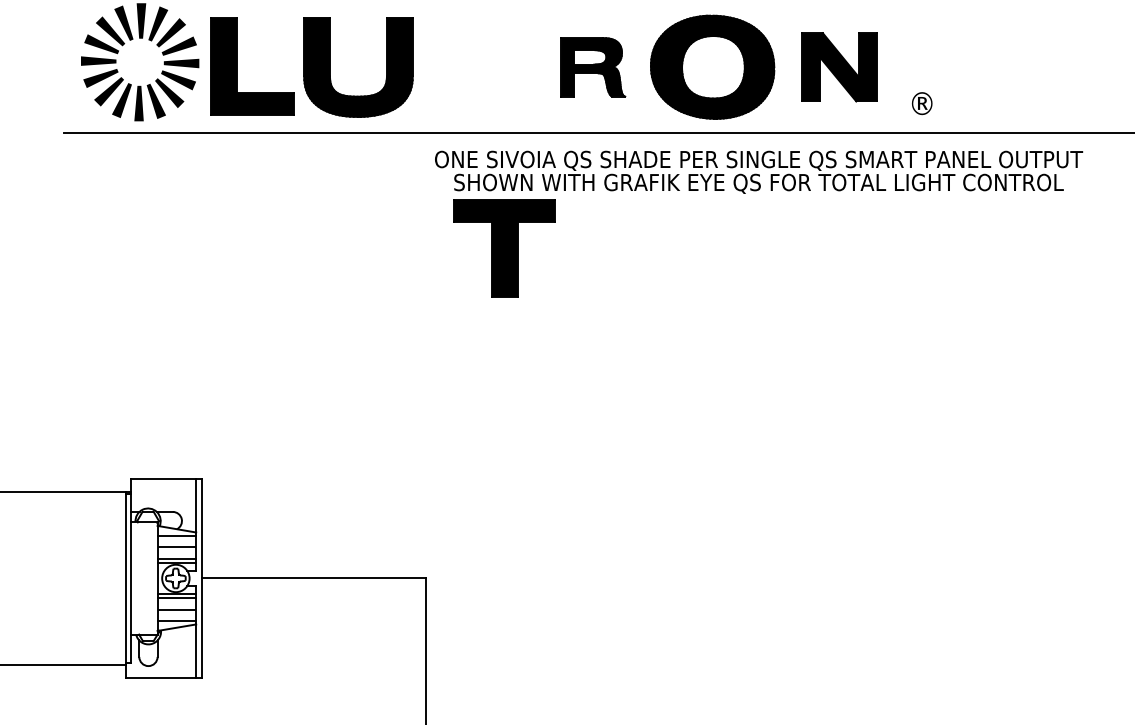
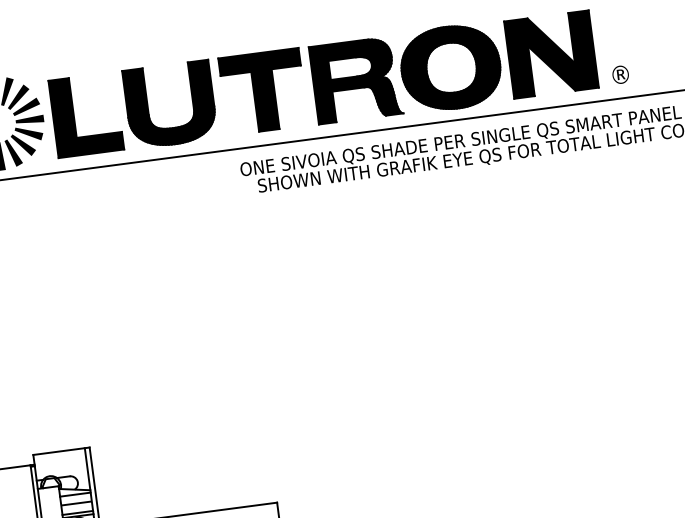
part: (593, 67) -> (356, 80), size x1.67
part: (839, 67) -> (551, 54), size x1.43
part: (504, 248) -> (263, 91), moved

